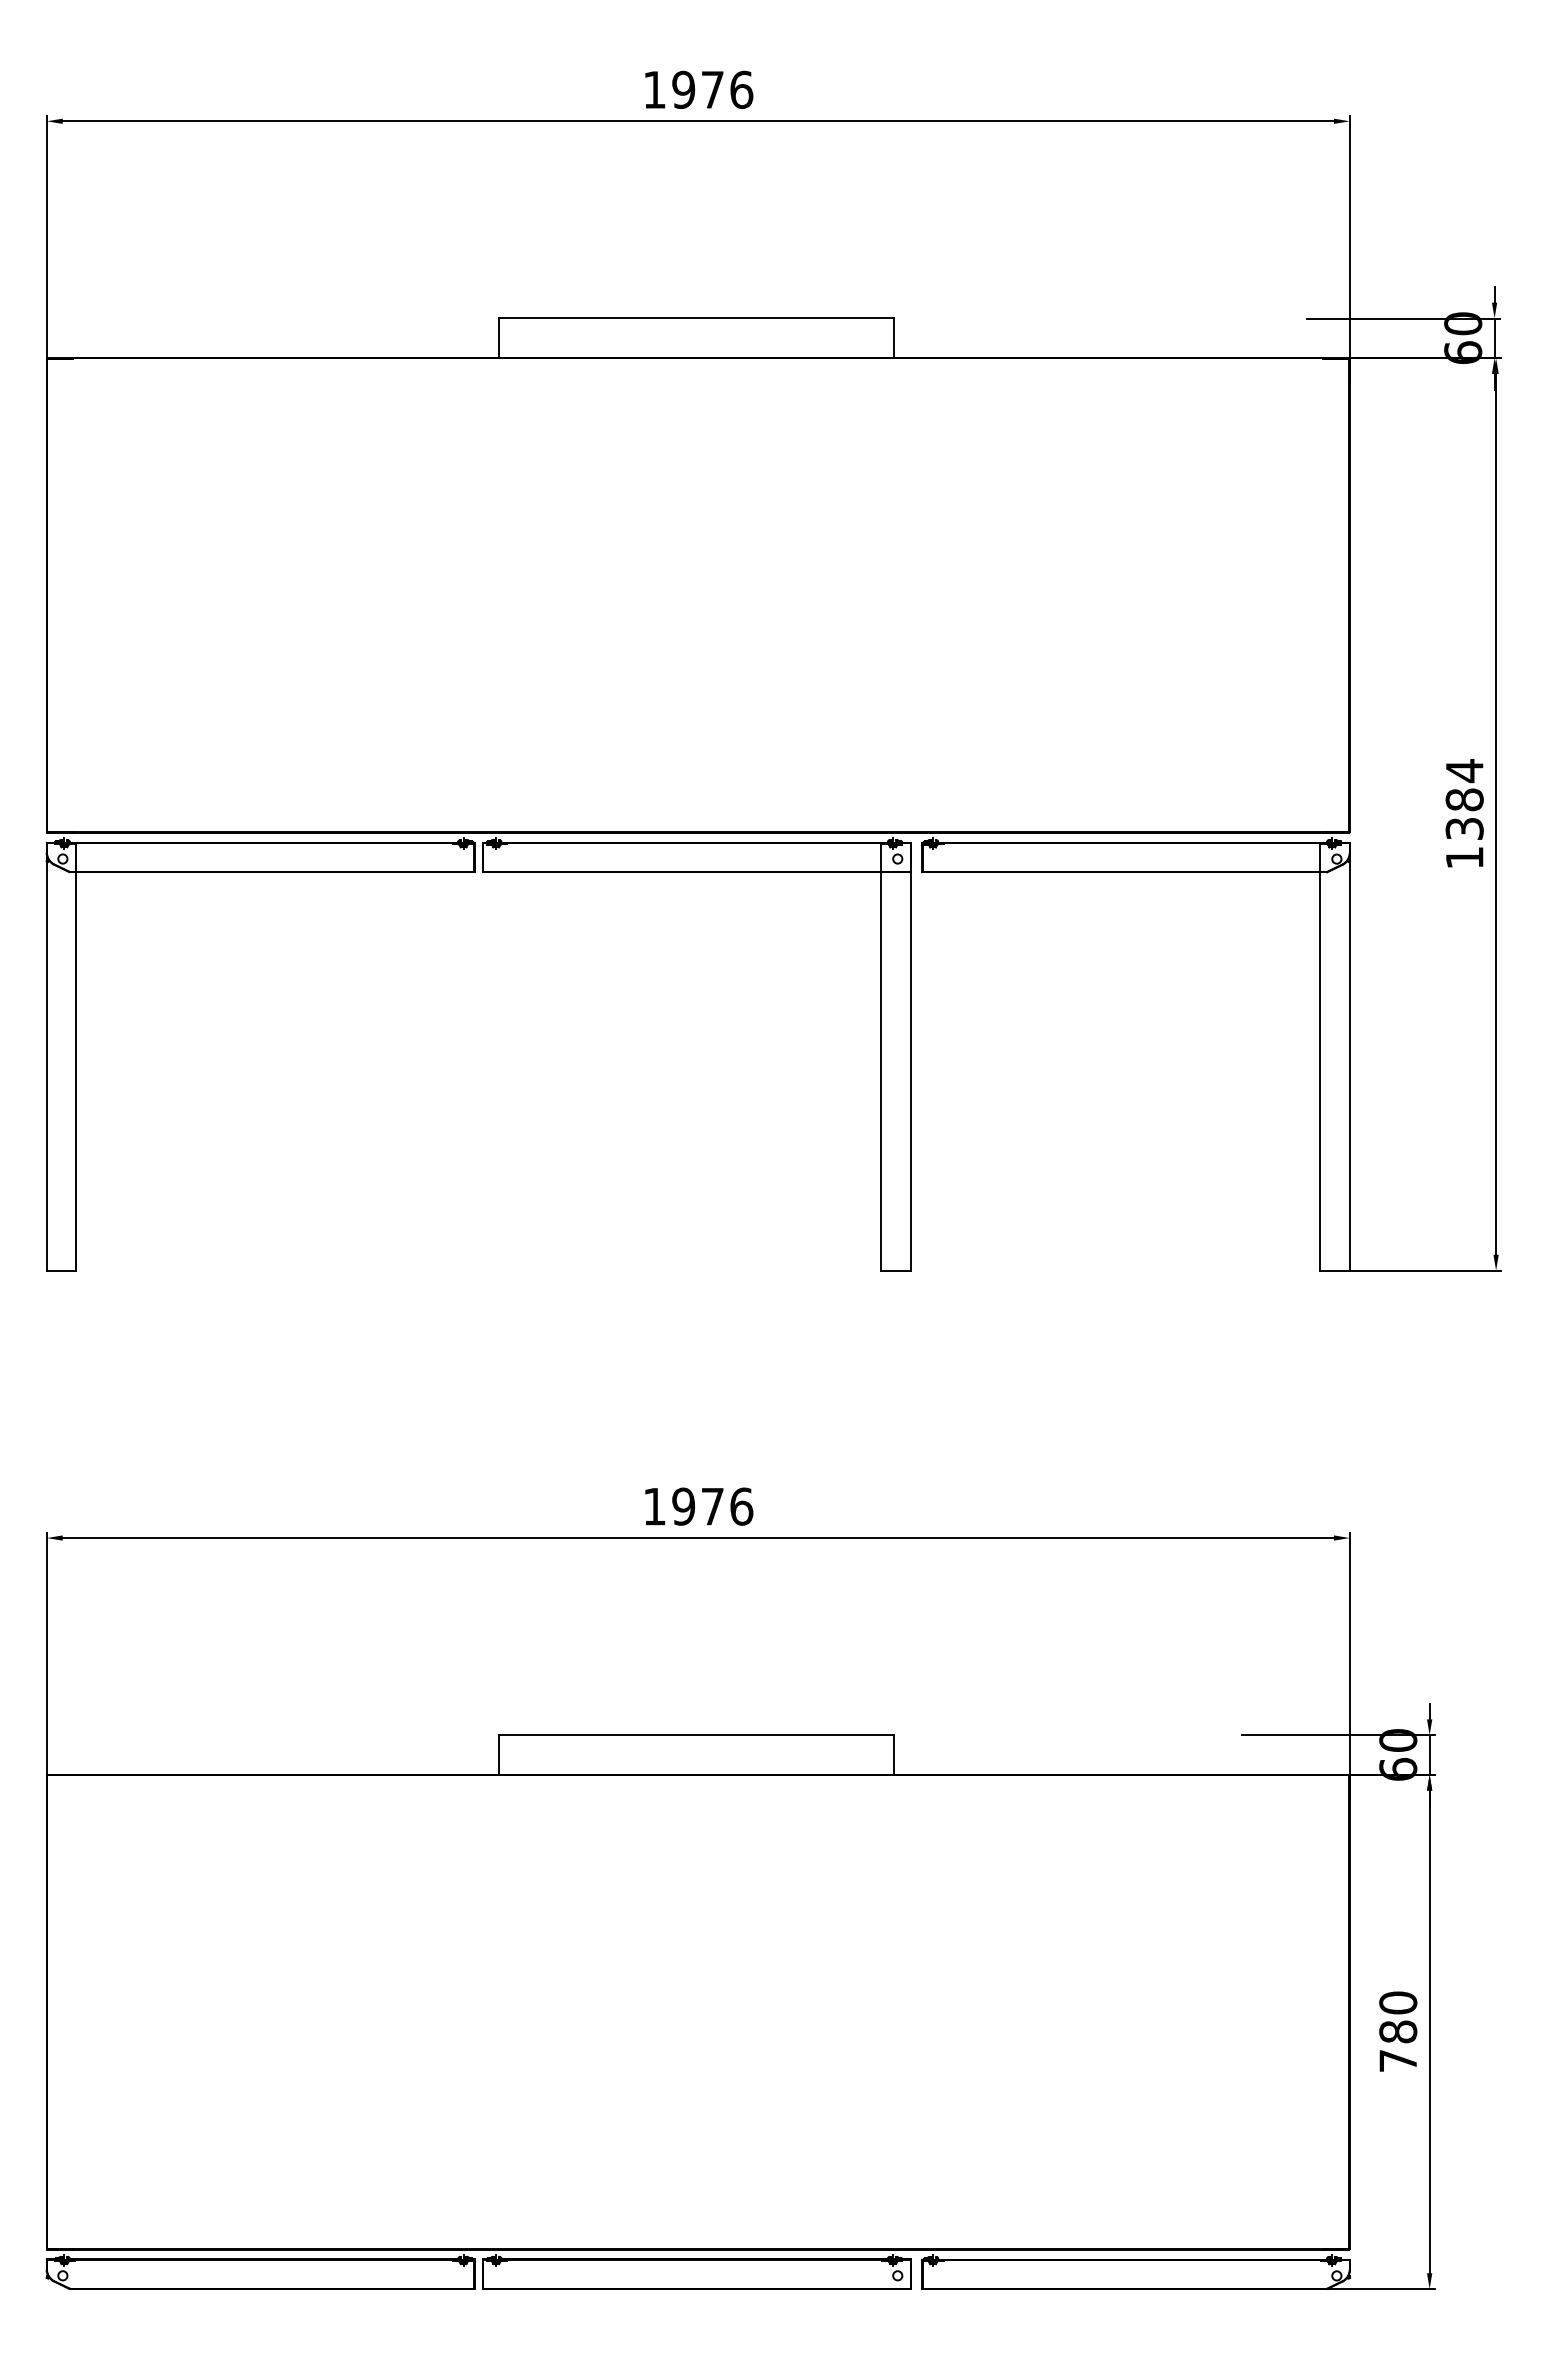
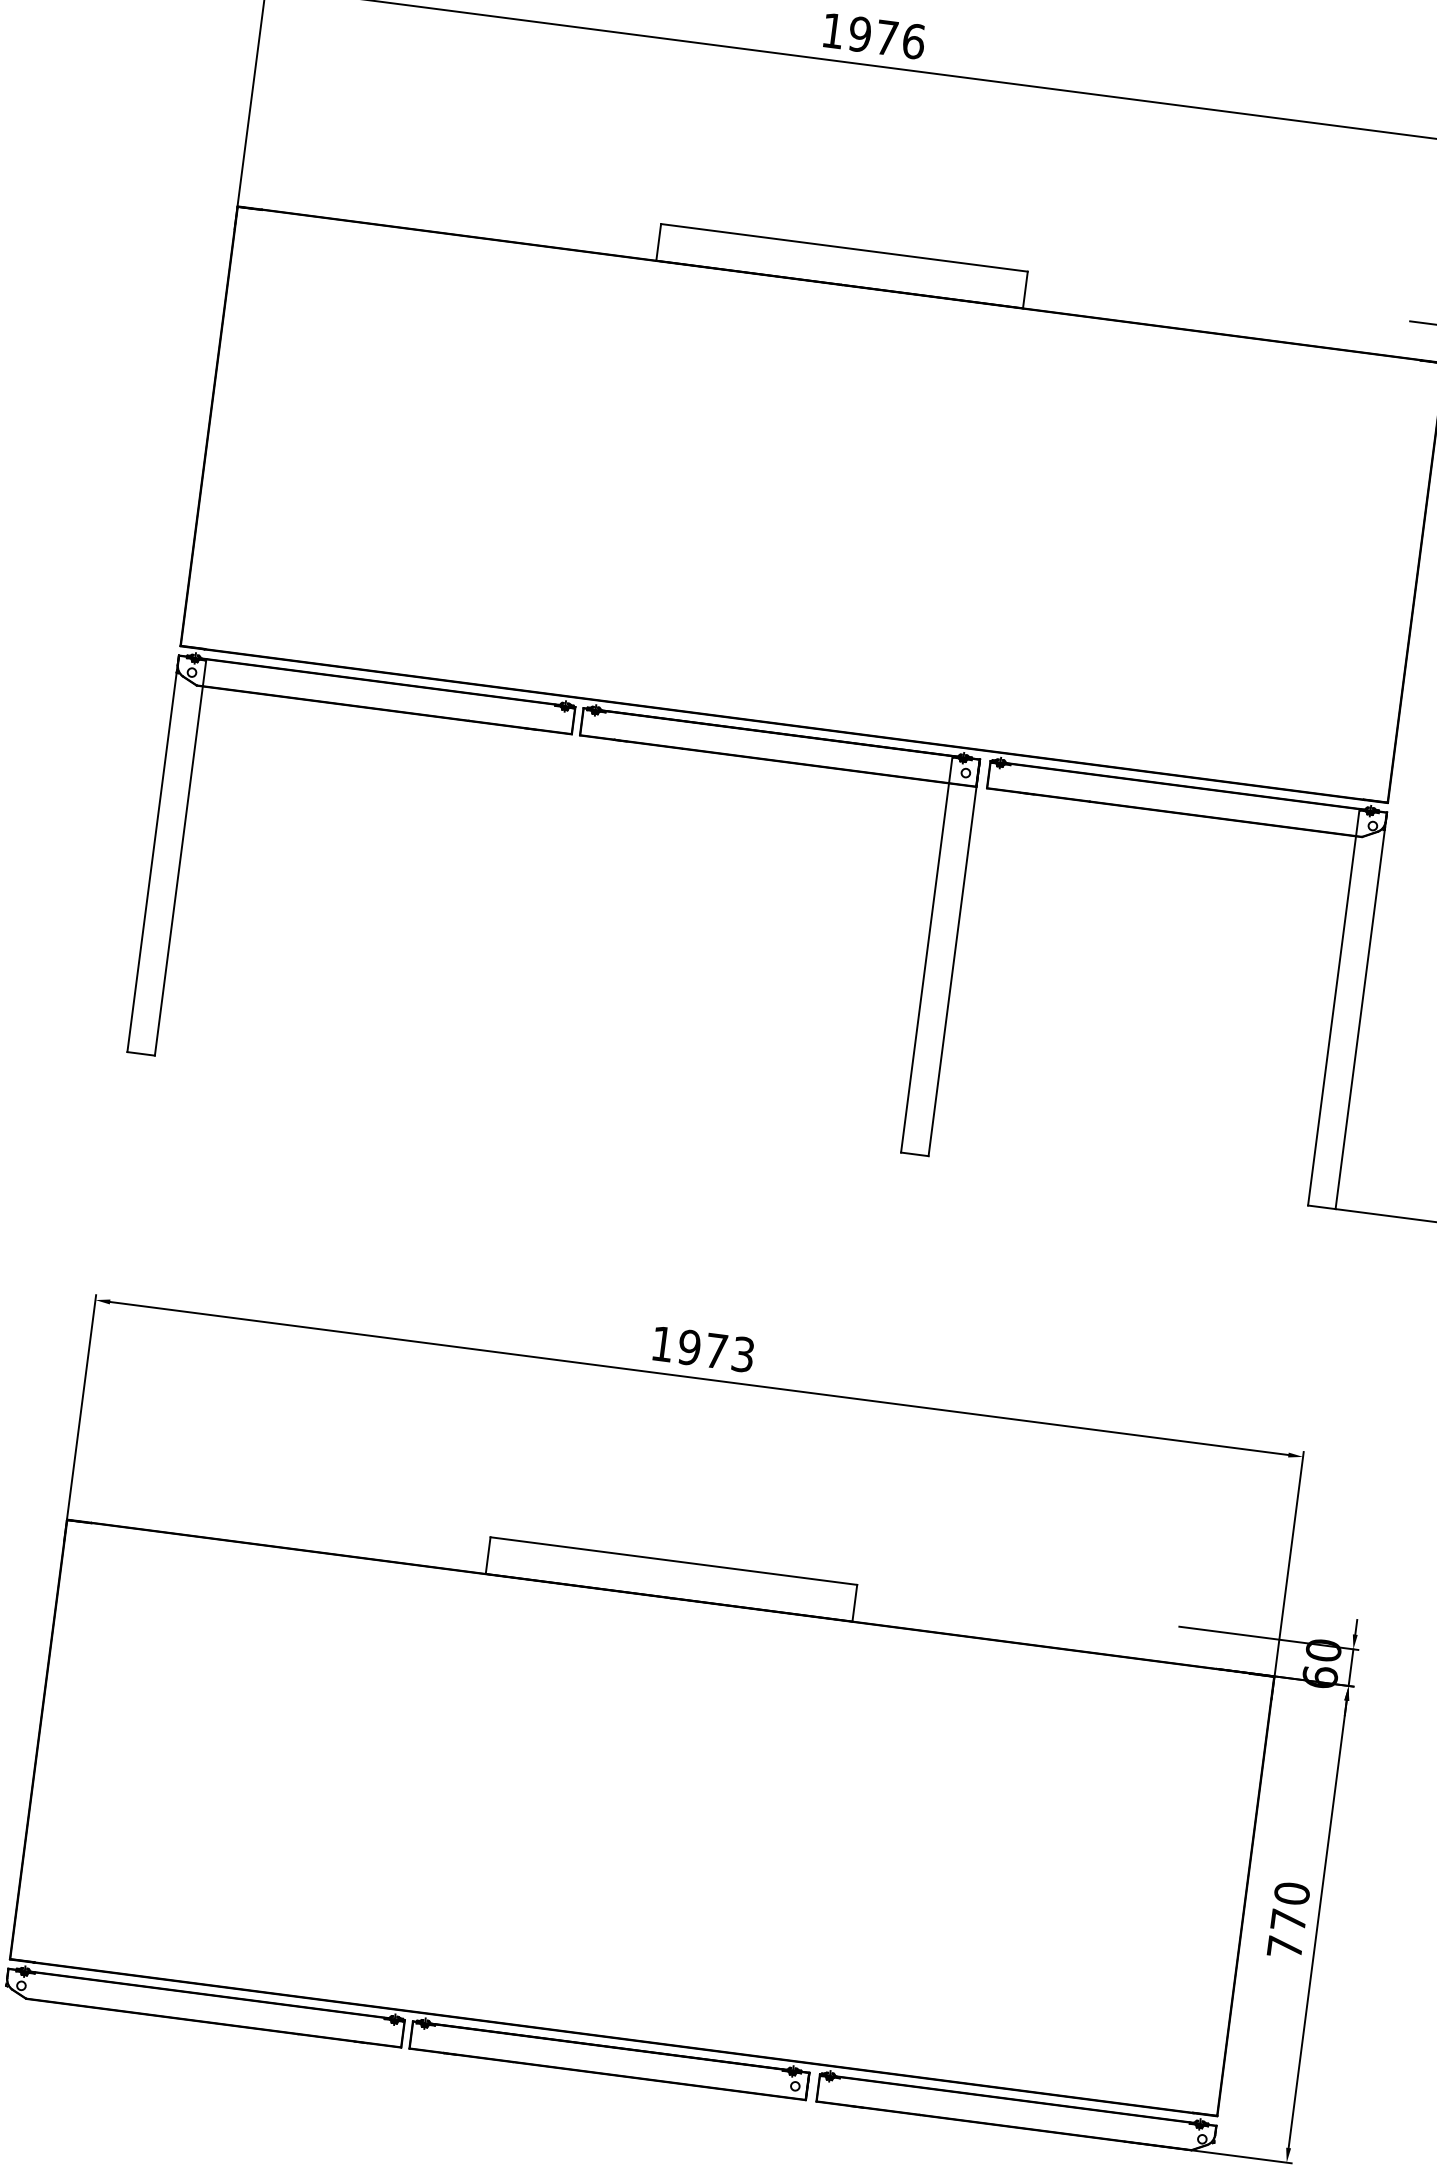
text: (741, 1506) -> (743, 1354), 1976 -> 1973
text: (1398, 2031) -> (1288, 1920), 780 -> 770

